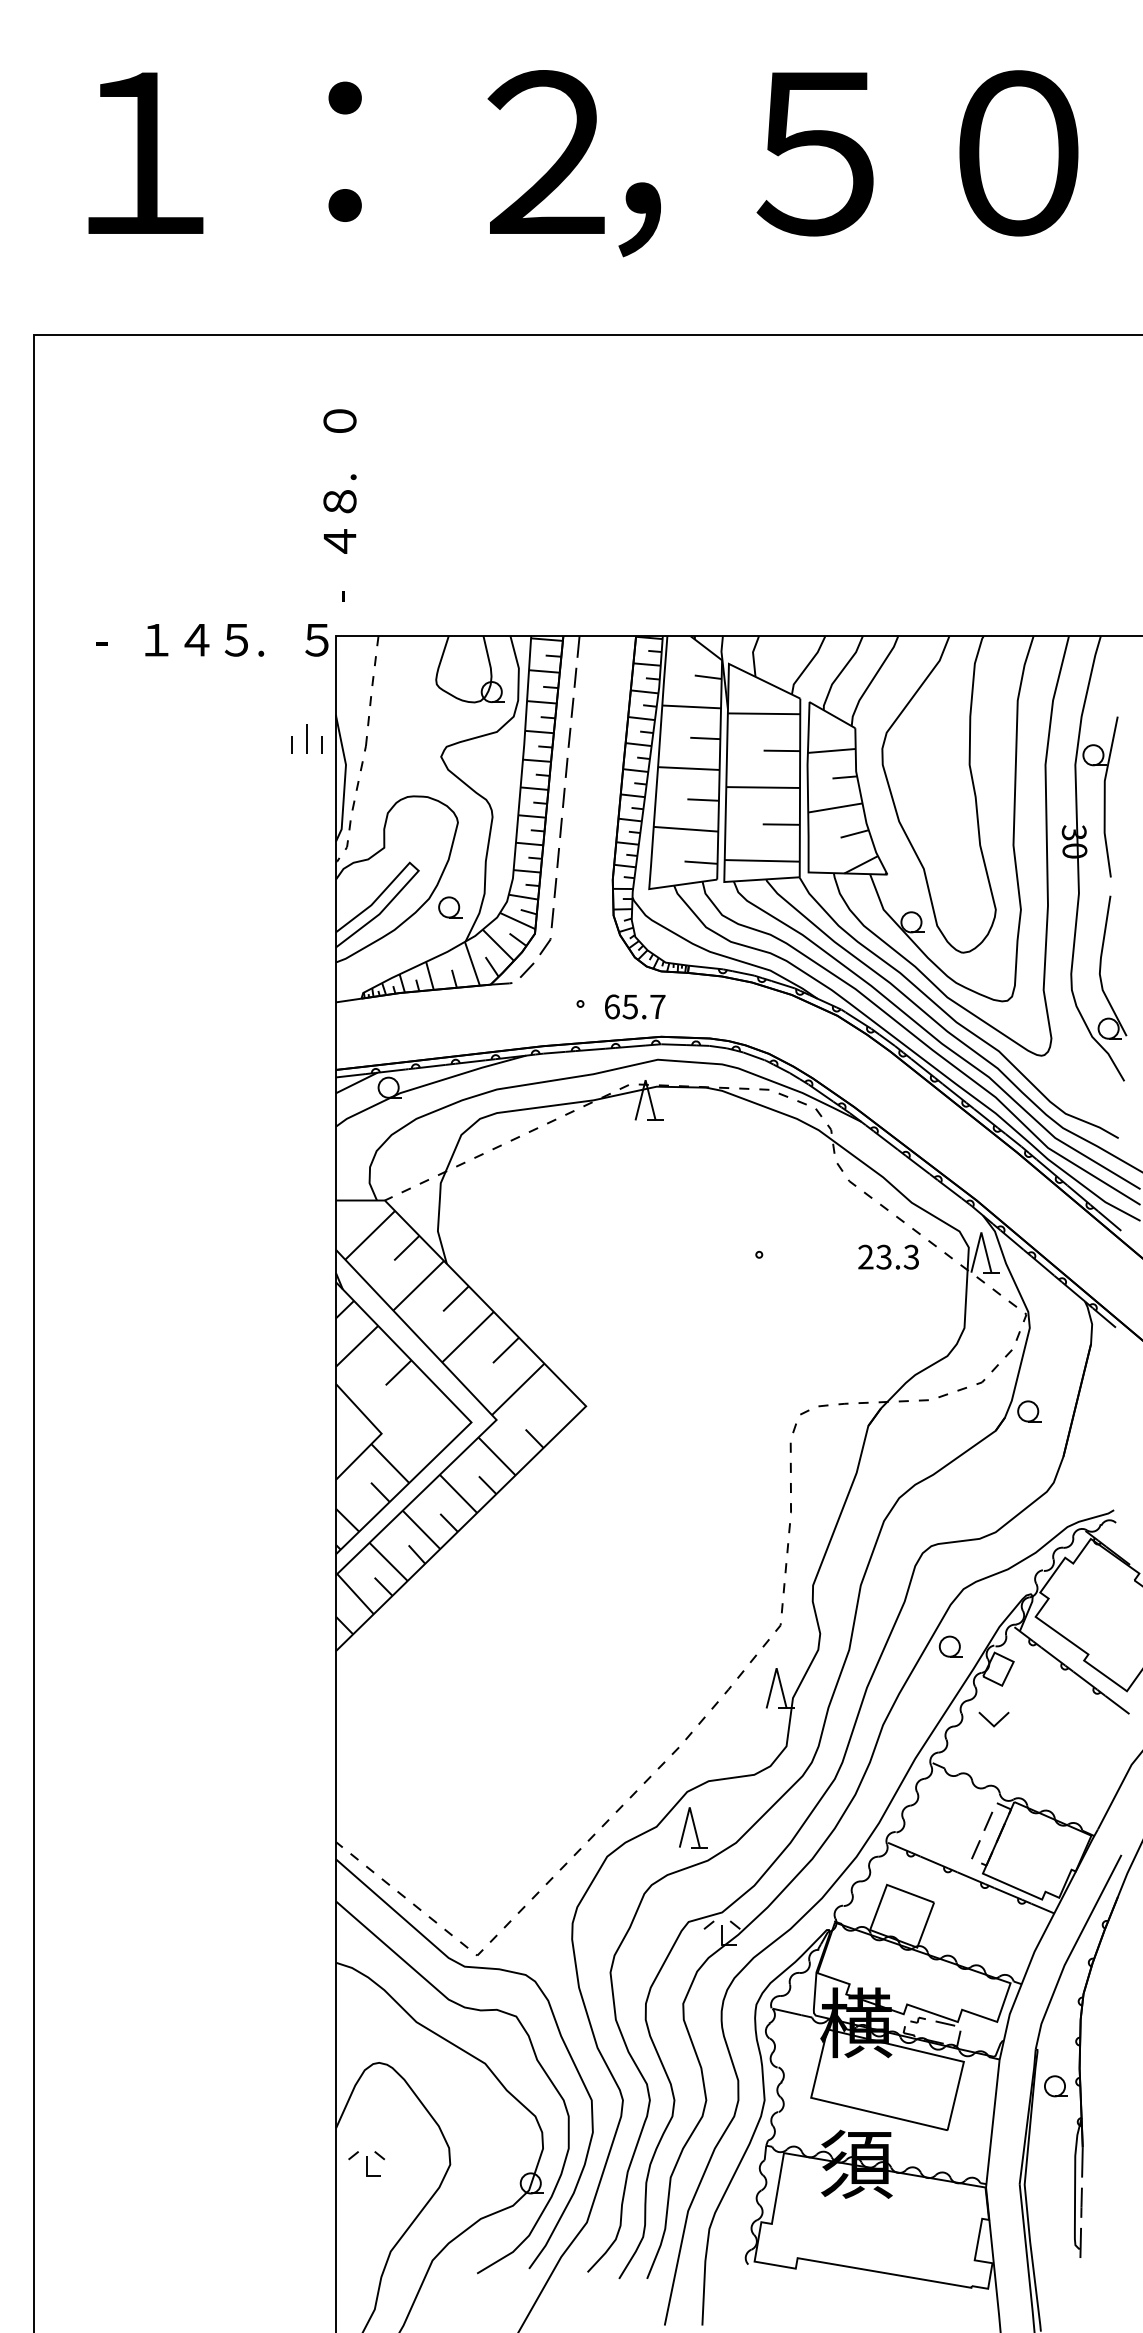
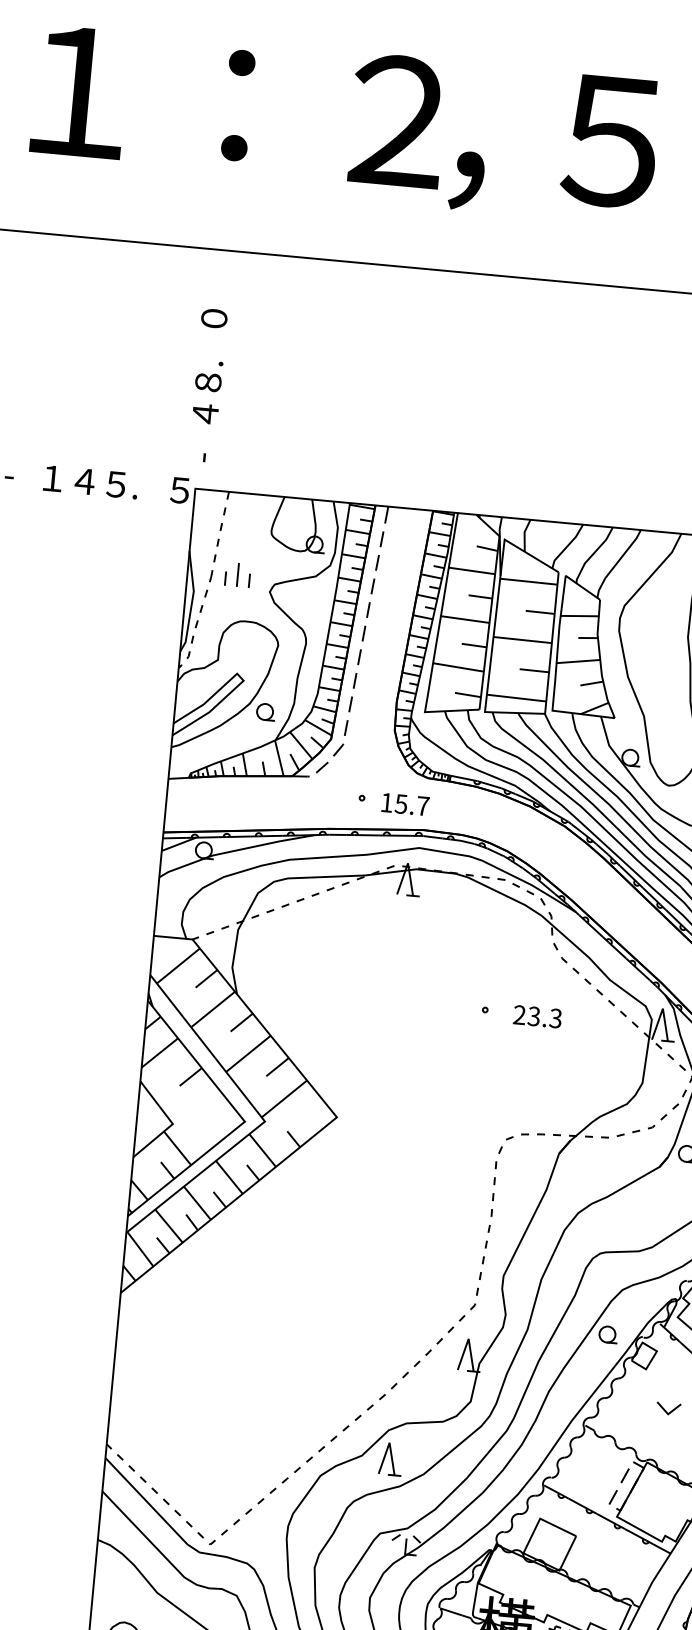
part: (306, 738) -> (237, 574), moved
text: (612, 1006) -> (387, 802), 65.7 -> 15.7
text: (888, 1256) -> (537, 1016), moved
part: (993, 1719) -> (668, 1408), moved

